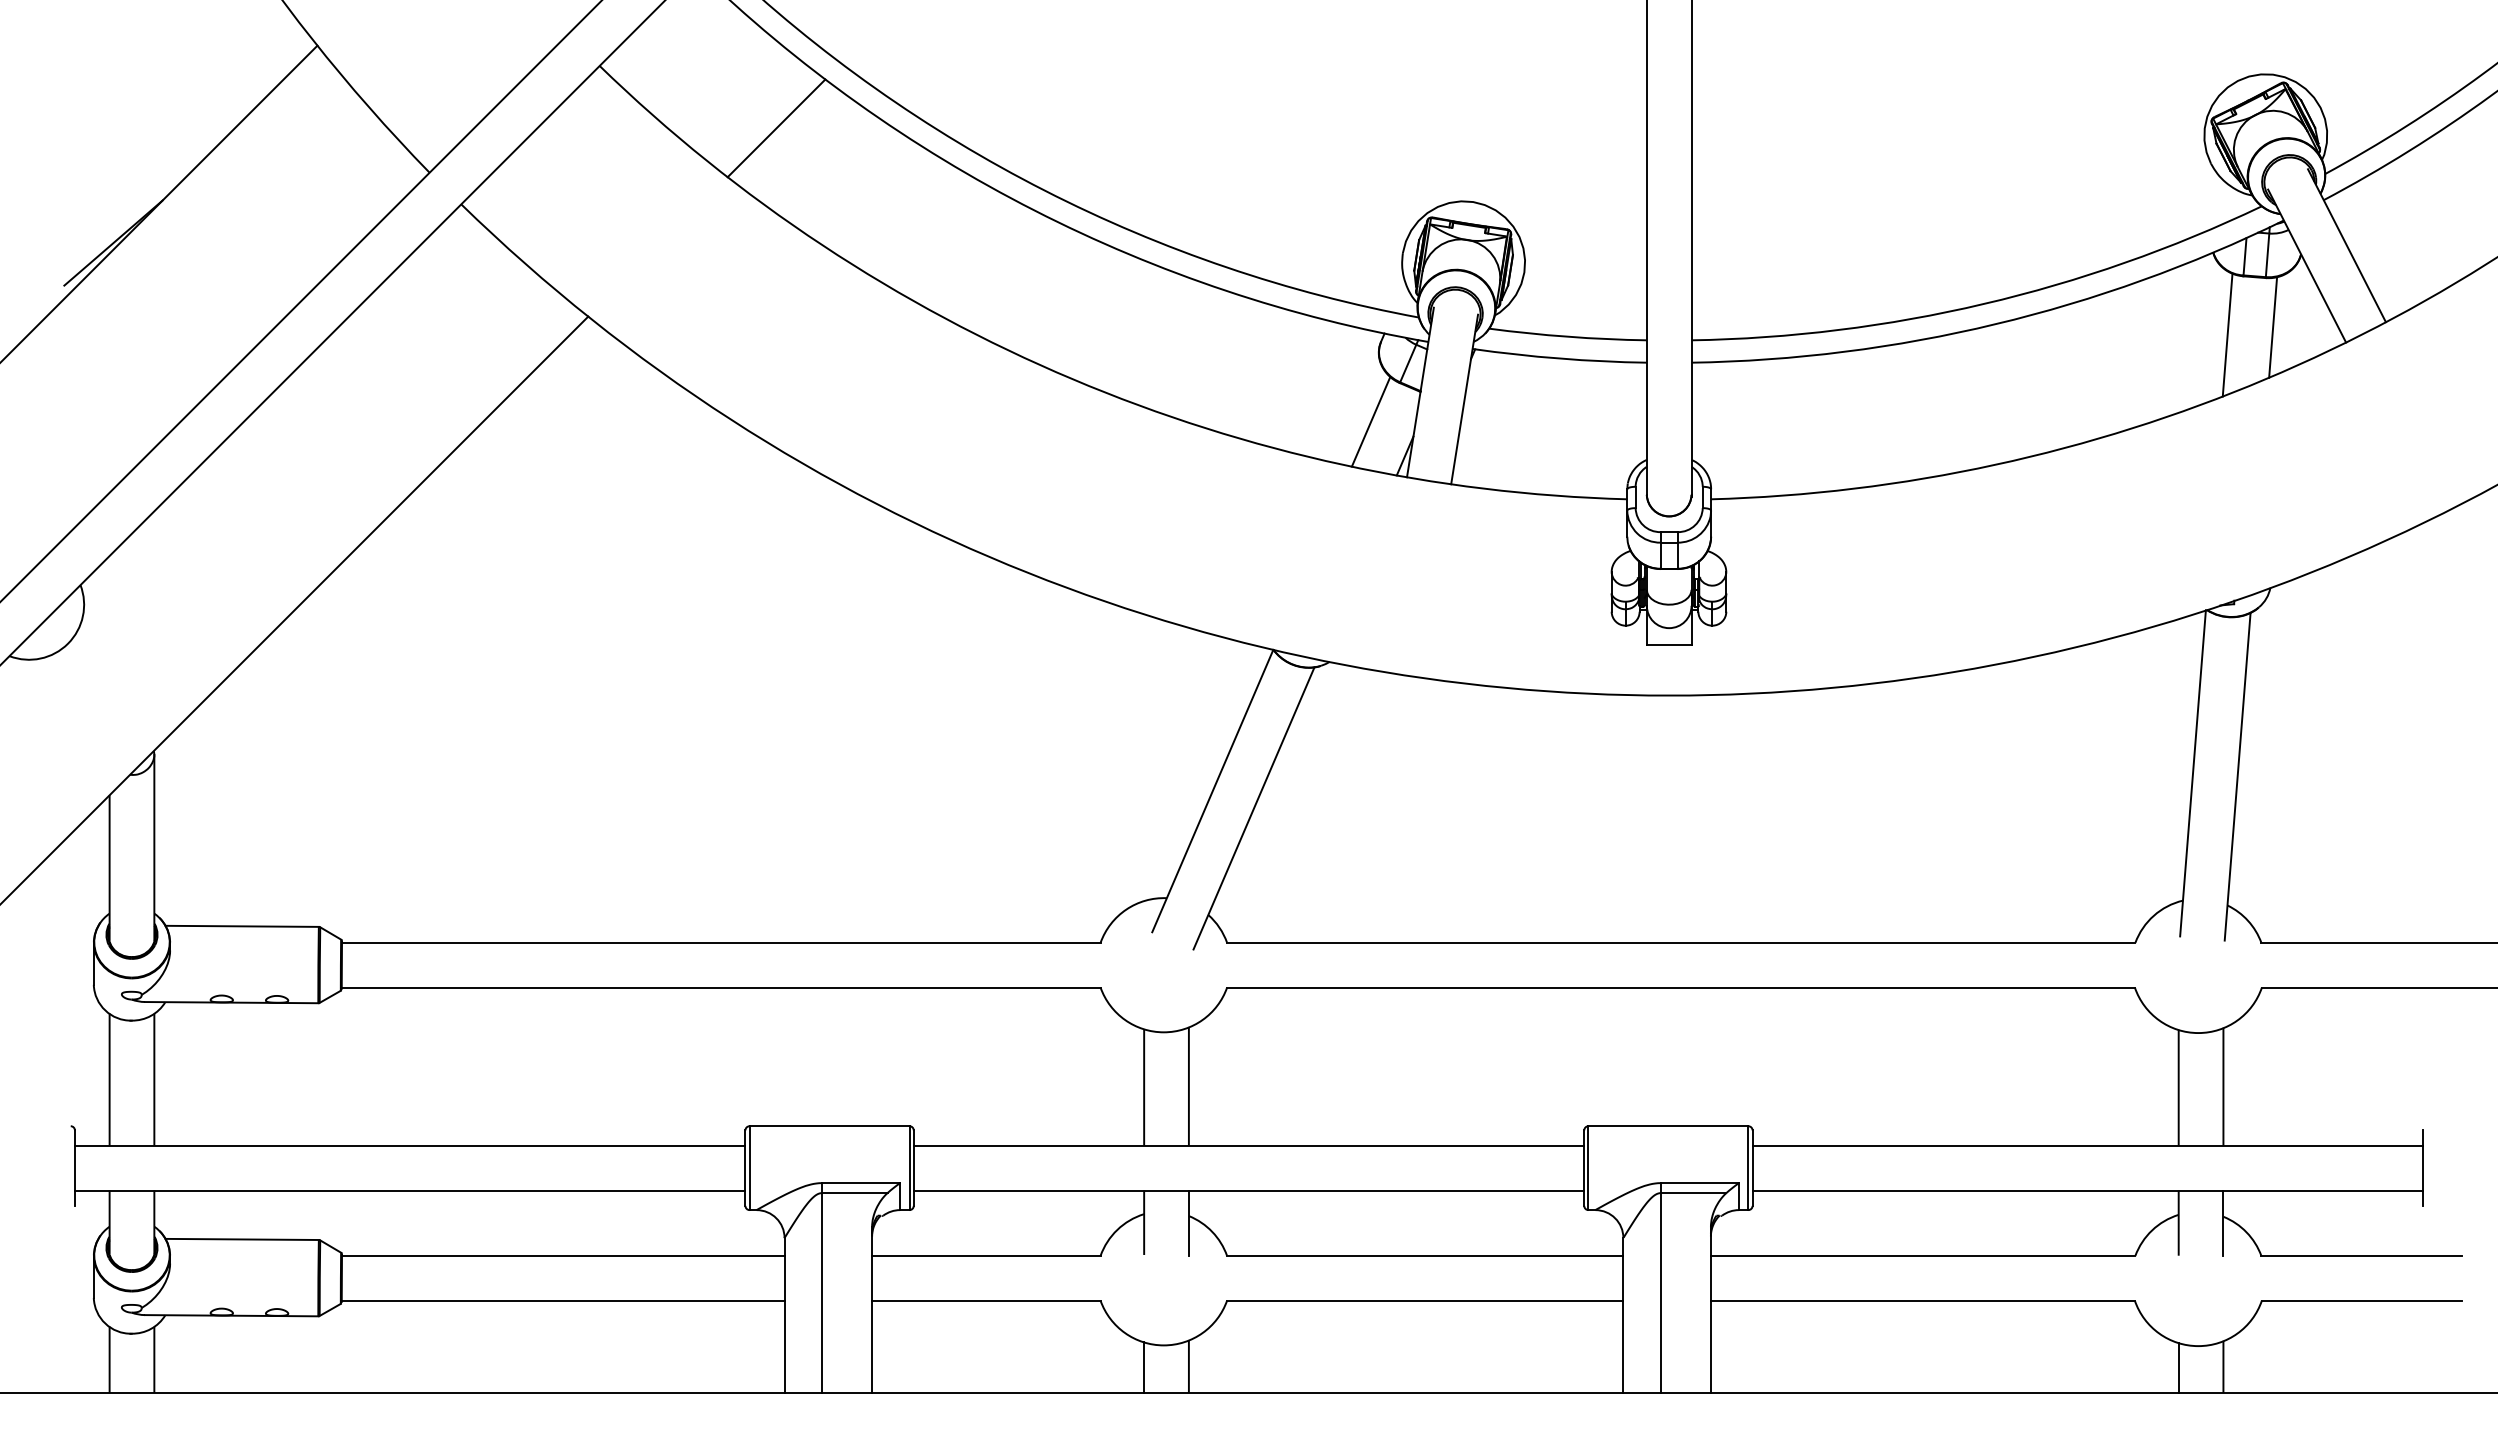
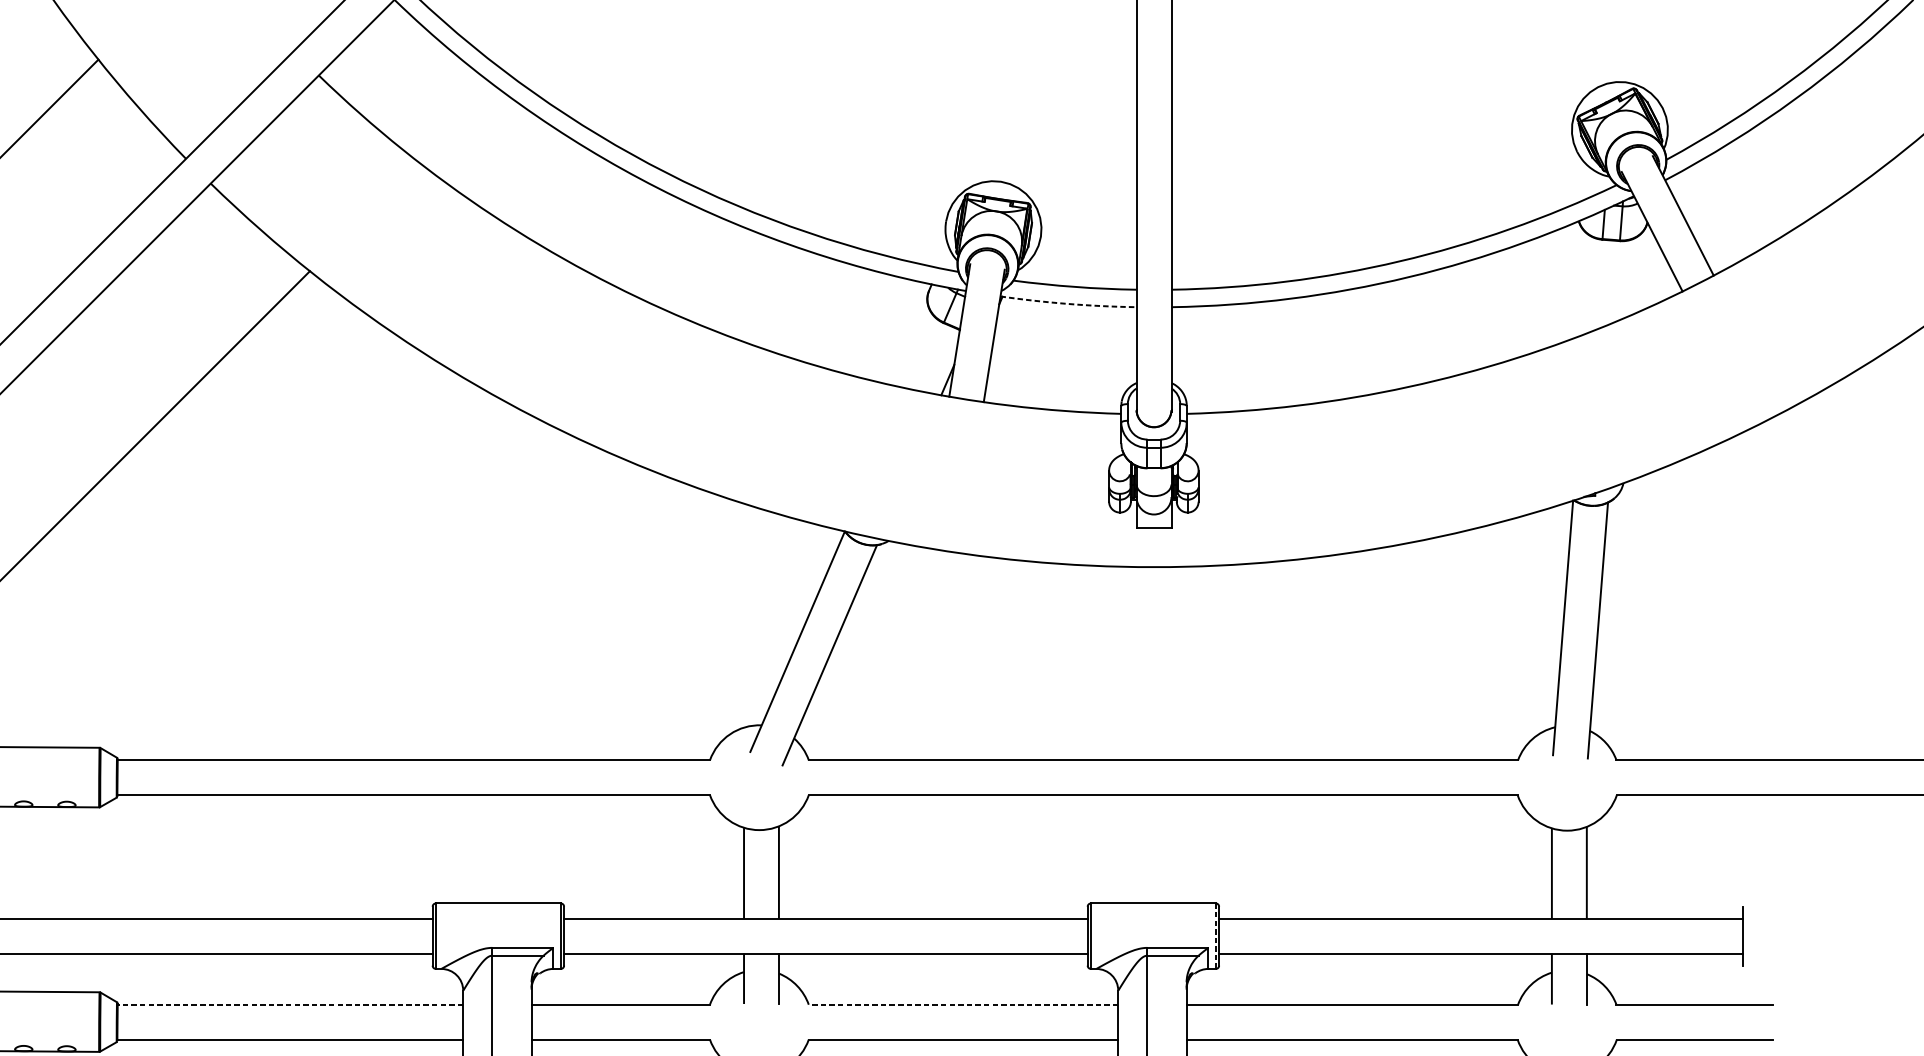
line: (776, 128) -> (456, 124), removed
line: (2273, 327) -> (1625, 279), removed
line: (2227, 334) -> (1590, 285), removed
arc: (1559, 358) -> (1068, 303), solid -> dashed
line: (1370, 421) -> (920, 353), removed
line: (1748, 1168) -> (1215, 936), solid -> dashed
line: (562, 1255) -> (289, 1004), solid -> dashed
line: (1424, 1255) -> (962, 1004), solid -> dashed

